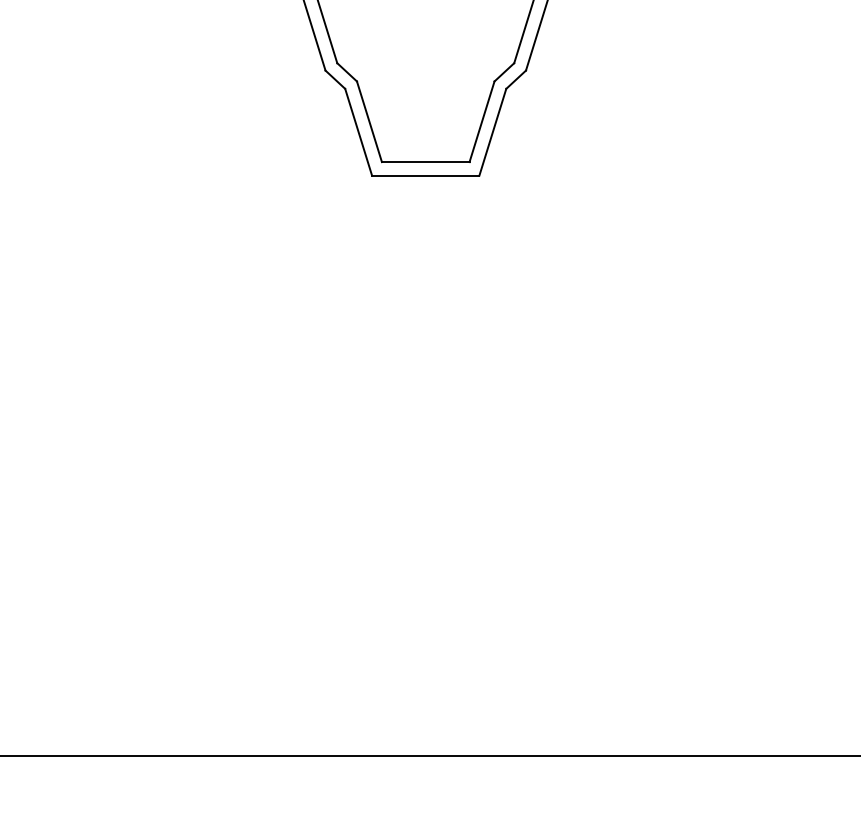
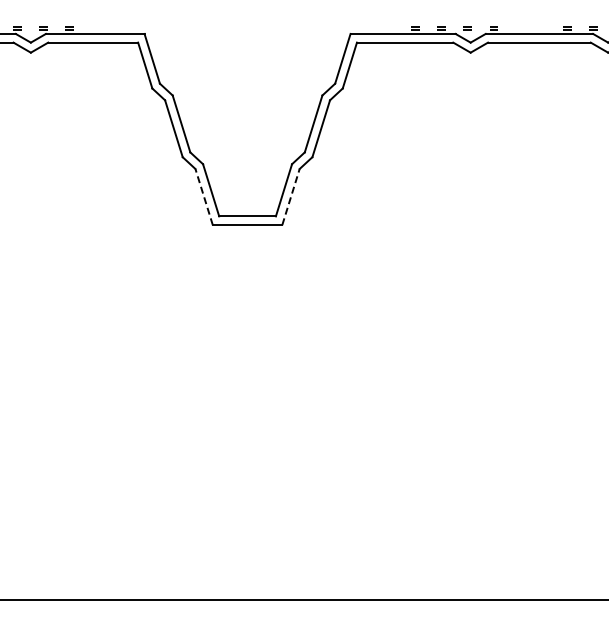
line: (357, 131) -> (203, 196), solid -> dashed
line: (493, 131) -> (291, 196), solid -> dashed

